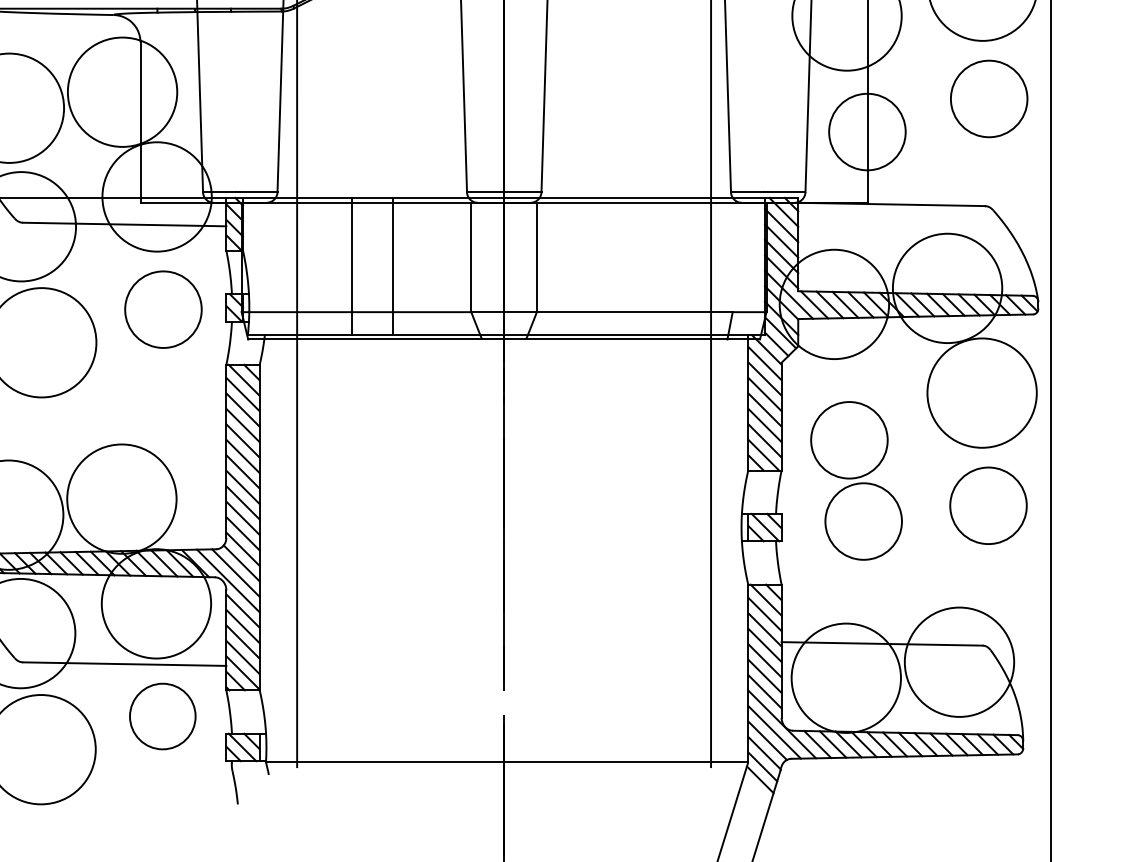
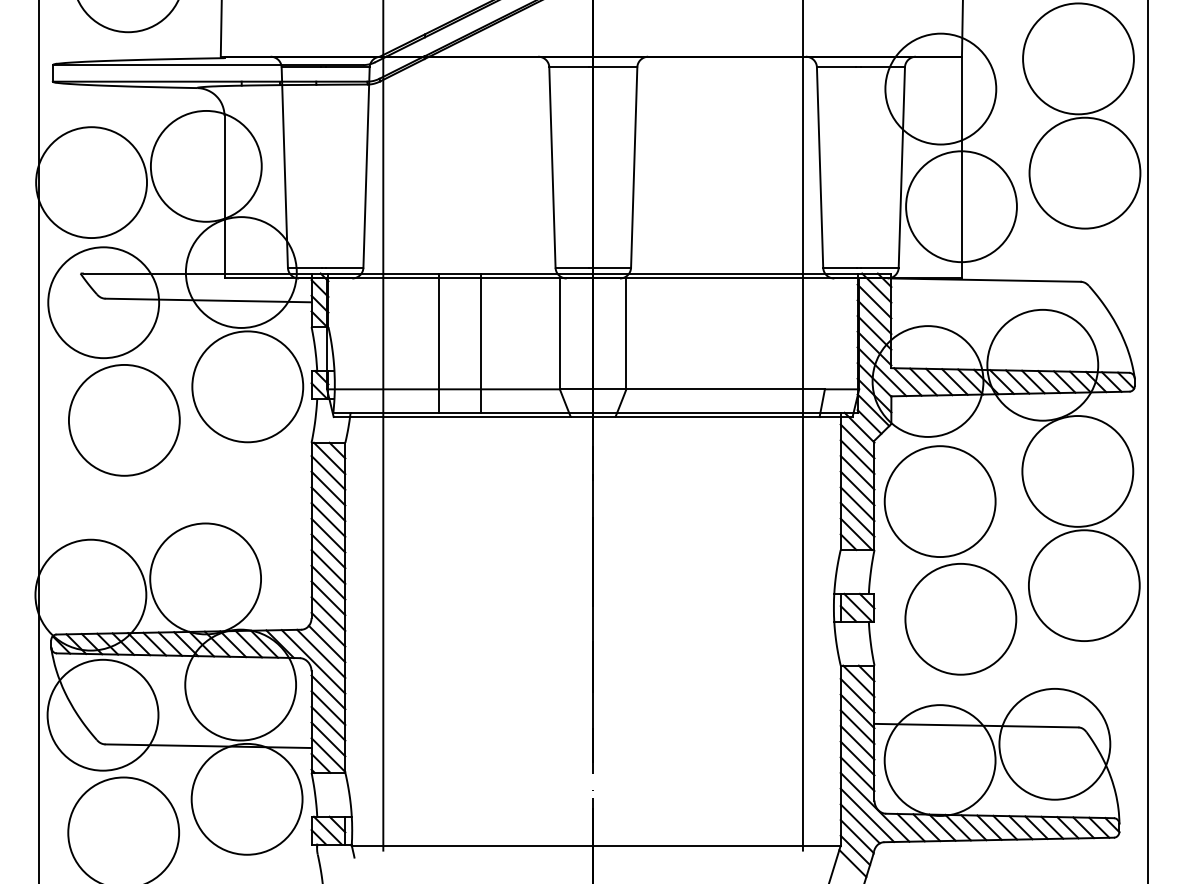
circle: (988, 98) -> (1084, 172), size x1.43
circle: (867, 131) -> (961, 206), size x1.43
circle: (163, 309) -> (247, 386), size x1.43
part: (856, 480) -> (950, 560), size x1.43
circle: (987, 505) -> (1083, 585), size x1.43
circle: (162, 715) -> (246, 798), size x1.67

